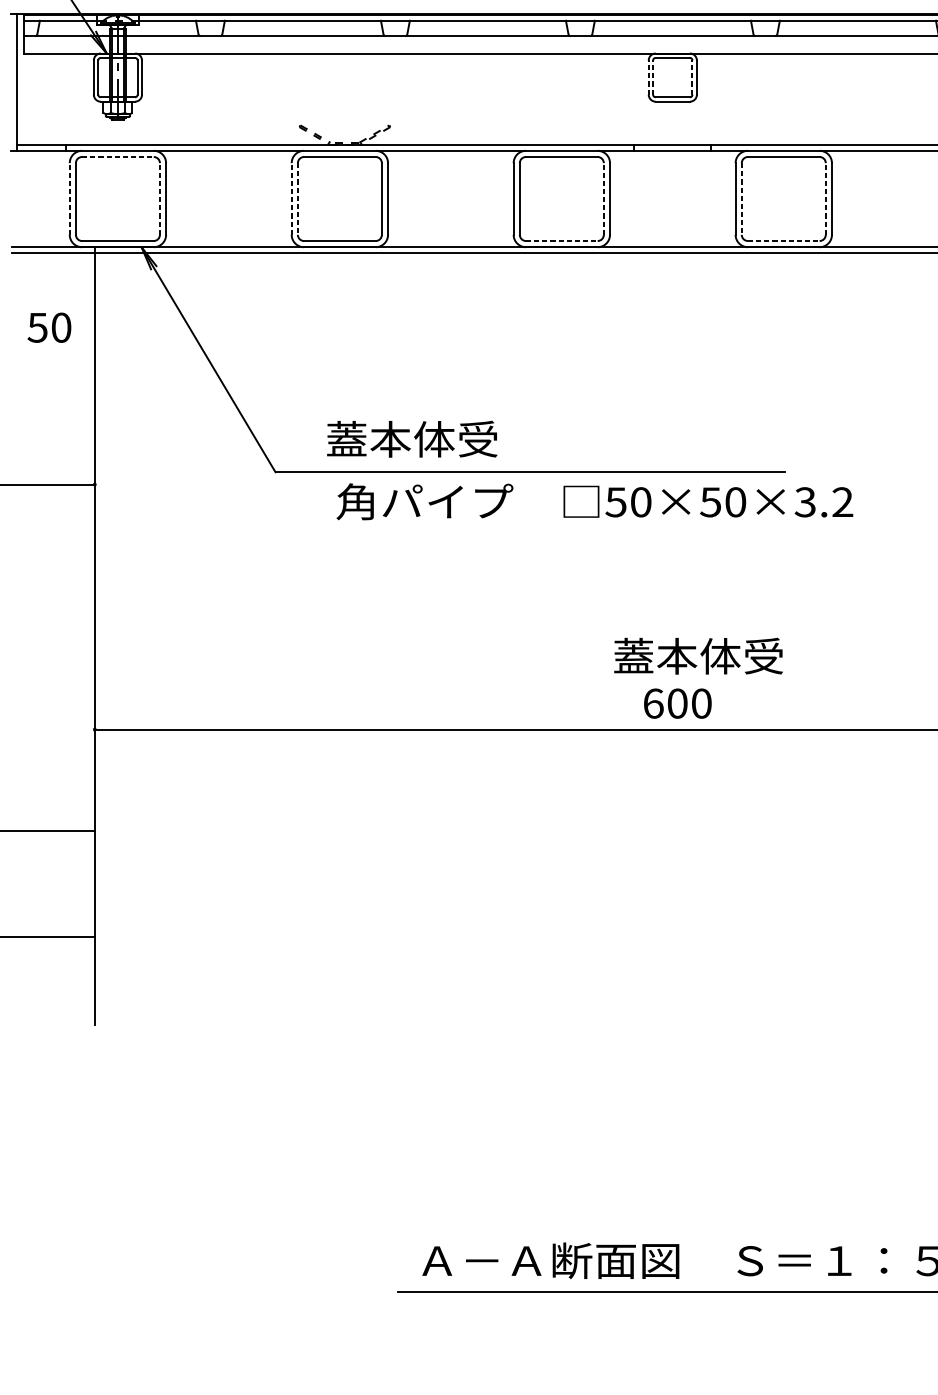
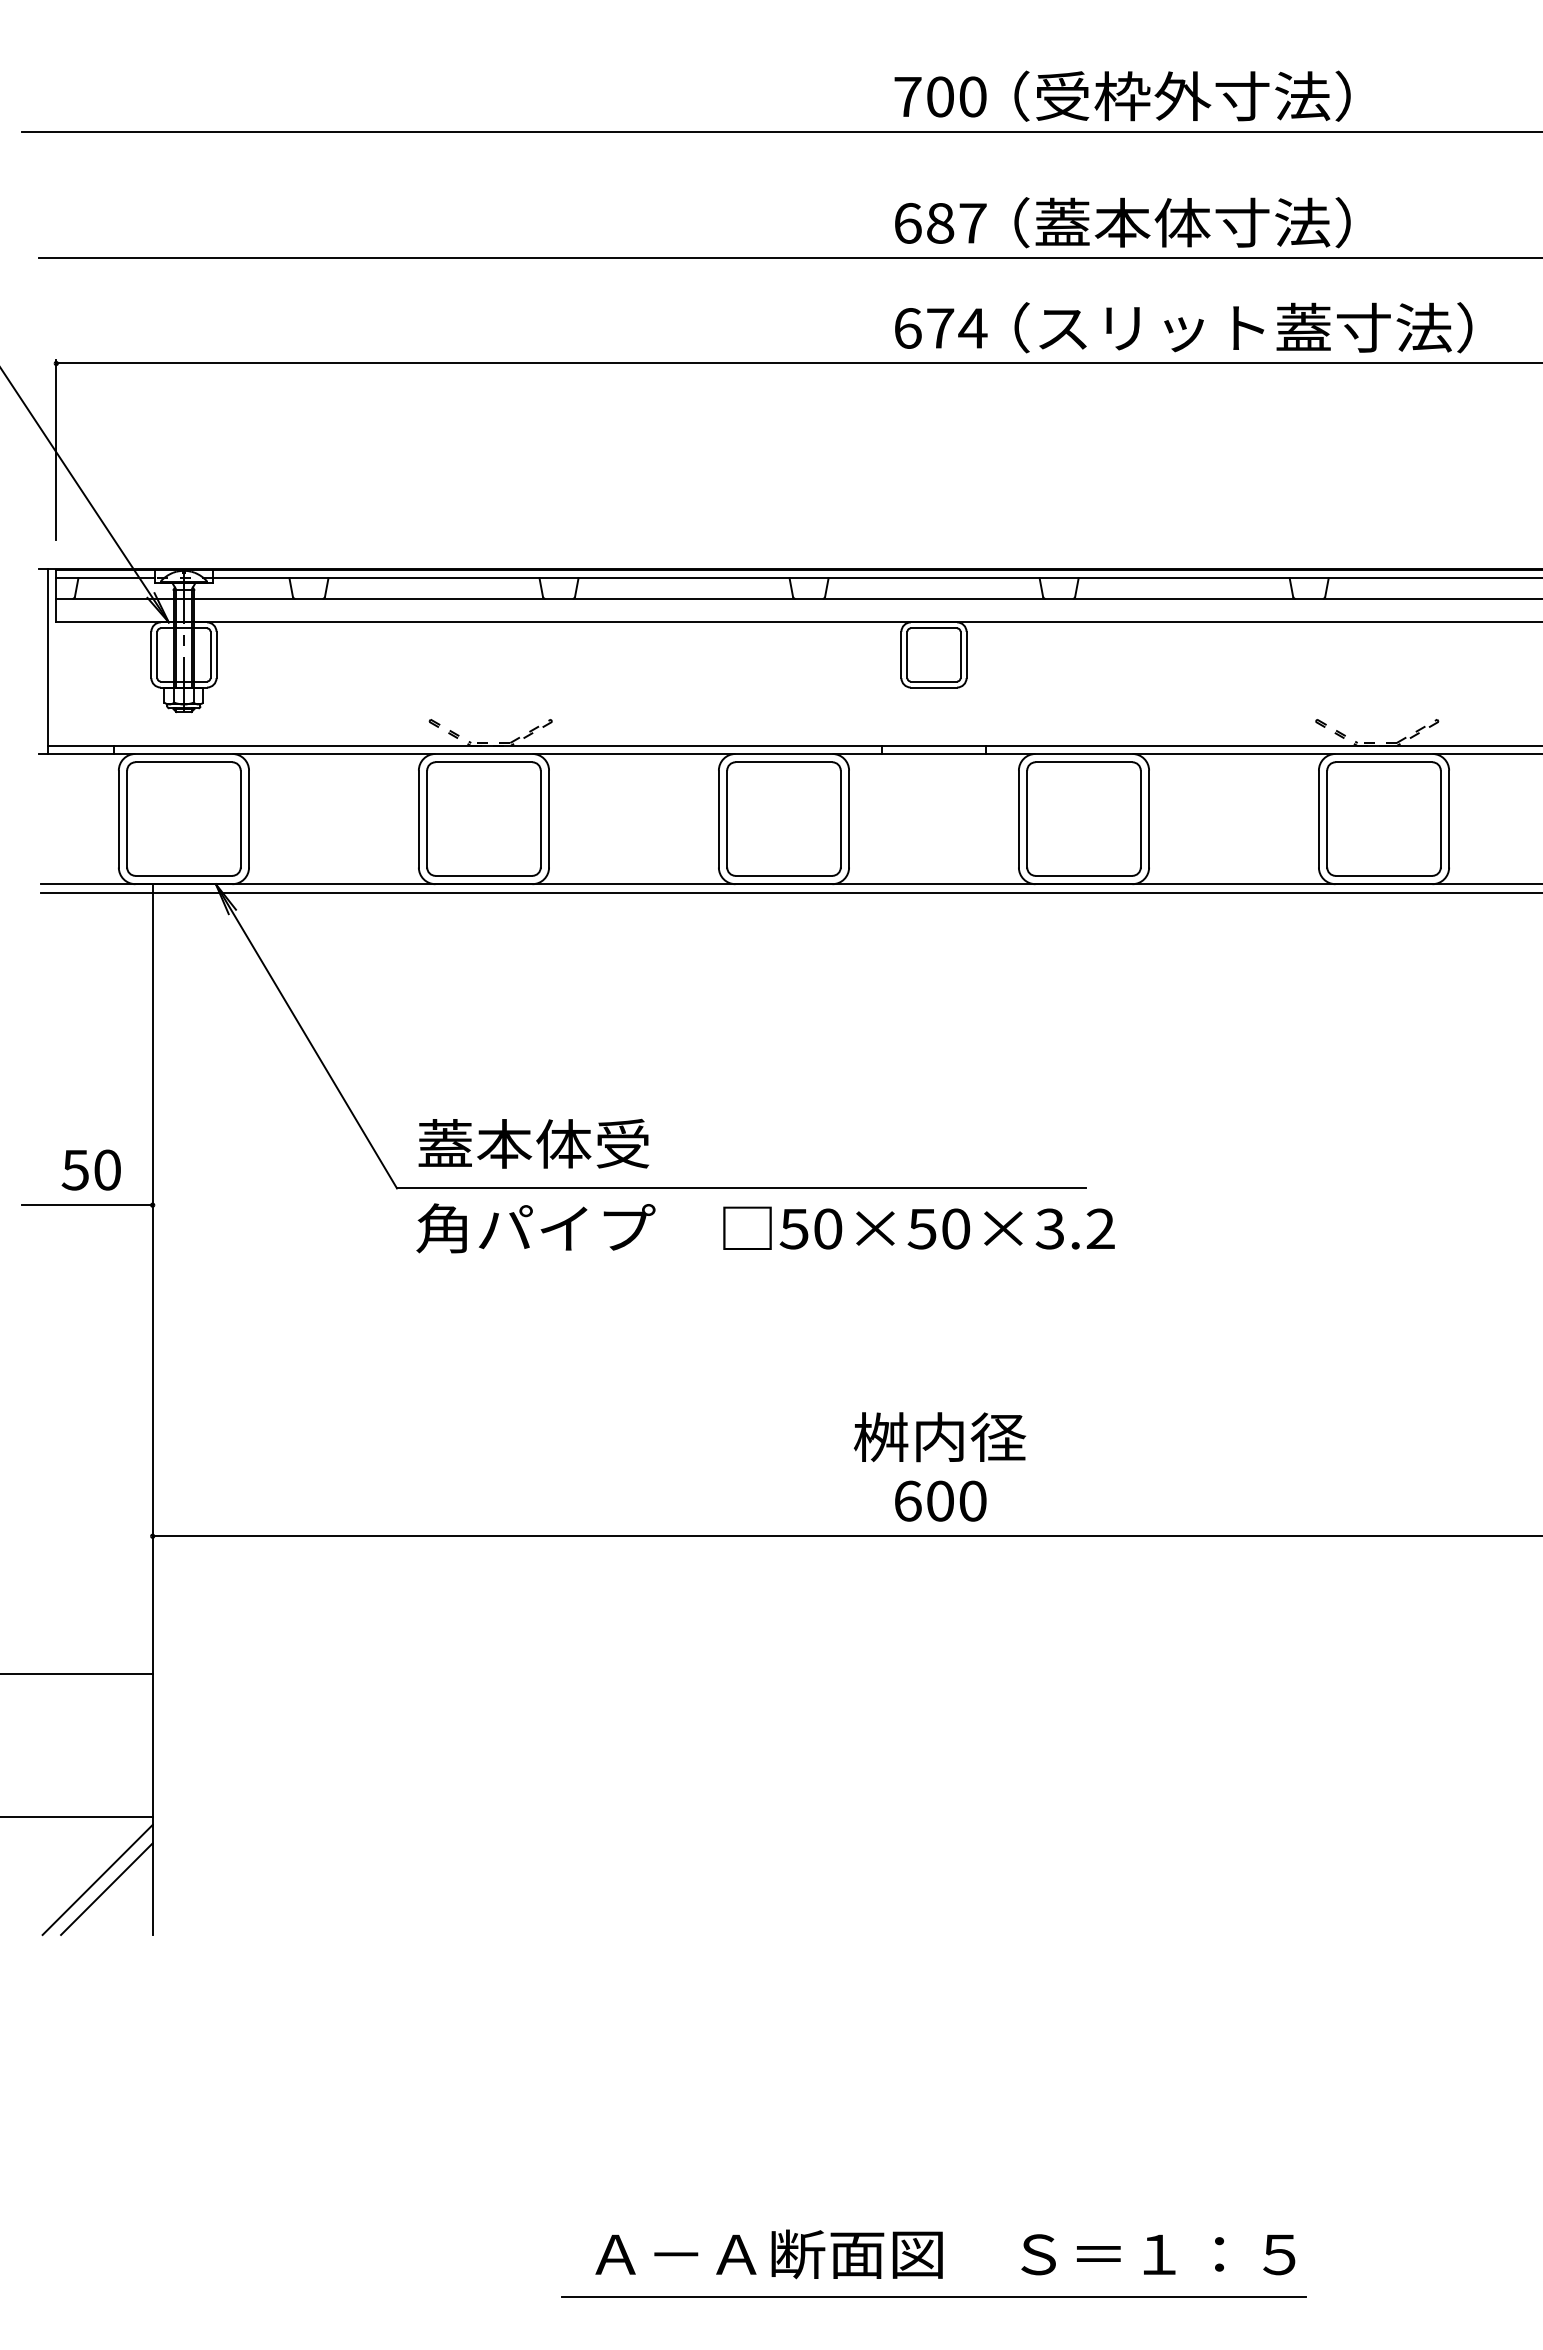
line: (648, 77) -> (901, 654), dashed -> solid
line: (653, 77) -> (907, 654), dashed -> solid
line: (692, 77) -> (960, 654), dashed -> solid
line: (118, 157) -> (184, 762), dashed -> solid
line: (69, 198) -> (118, 818), dashed -> solid
line: (159, 198) -> (240, 818), dashed -> solid
line: (291, 198) -> (418, 818), dashed -> solid
line: (603, 198) -> (840, 818), dashed -> solid
line: (825, 198) -> (1140, 818), dashed -> solid
line: (298, 199) -> (427, 819), dashed -> solid
line: (741, 199) -> (1027, 819), dashed -> solid
line: (562, 240) -> (784, 875), dashed -> solid
line: (784, 240) -> (1084, 875), dashed -> solid
text: (48, 327) -> (90, 1169), moved
text: (412, 439) -> (533, 1143), moved
text: (594, 501) -> (765, 1228), moved
text: (698, 656) -> (968, 1437), 蓋本体受 -> 桝内径
line: (53, 983) -> (97, 1879), added
line: (60, 990) -> (106, 1888), added

